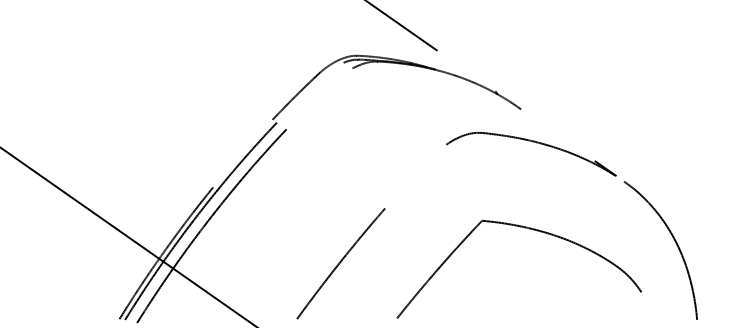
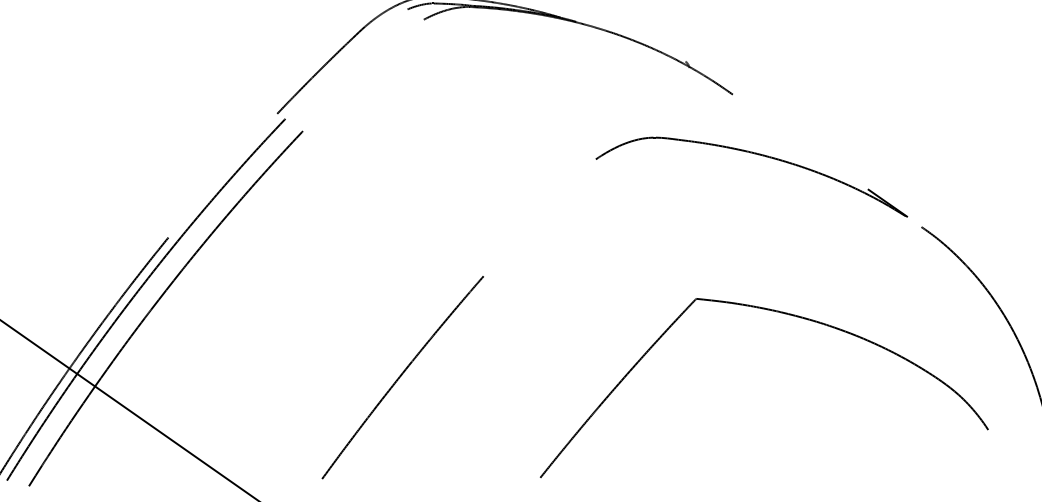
part: (524, 228) -> (773, 313), moved

